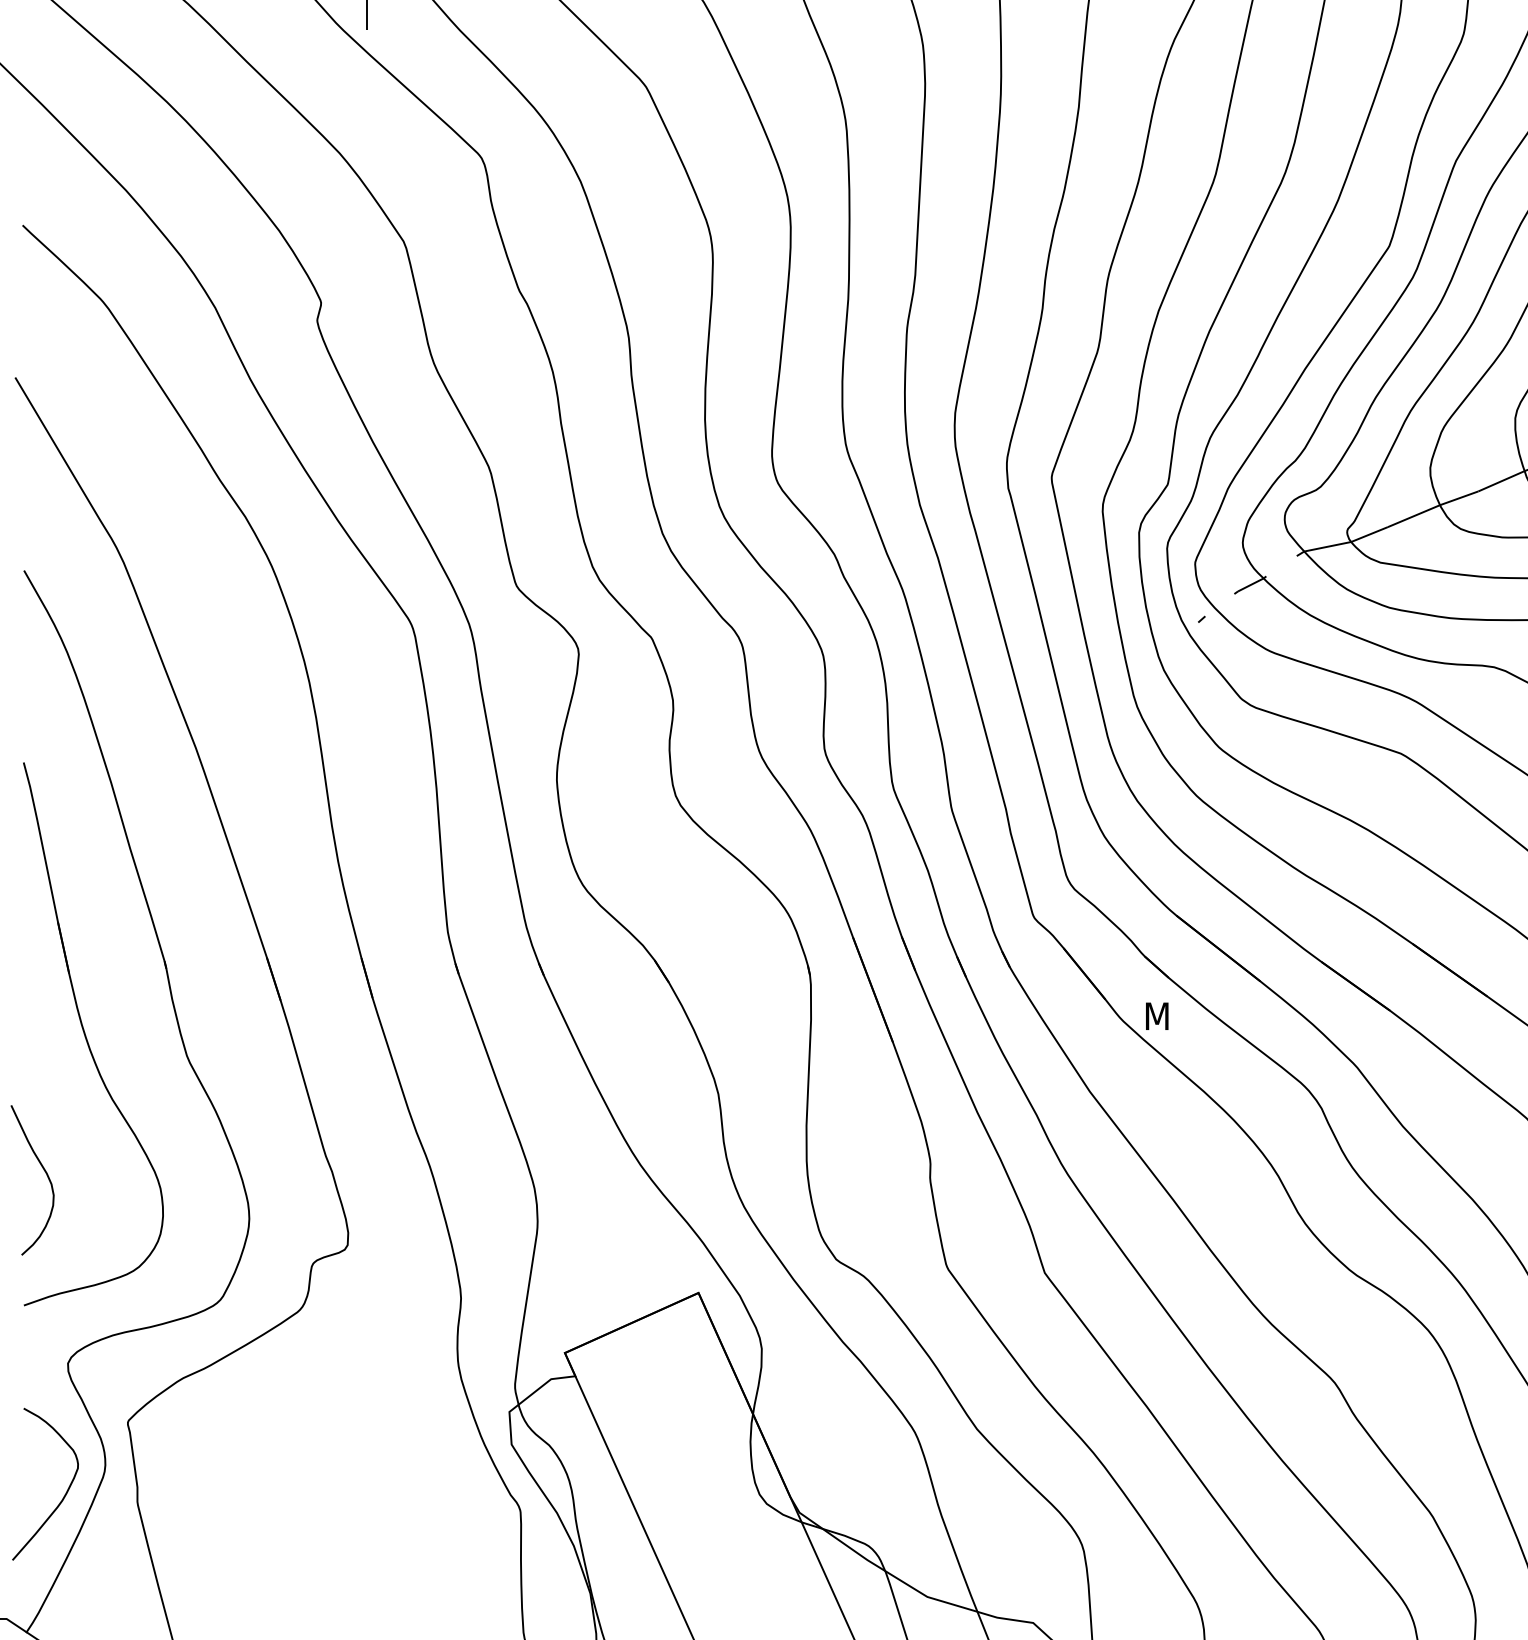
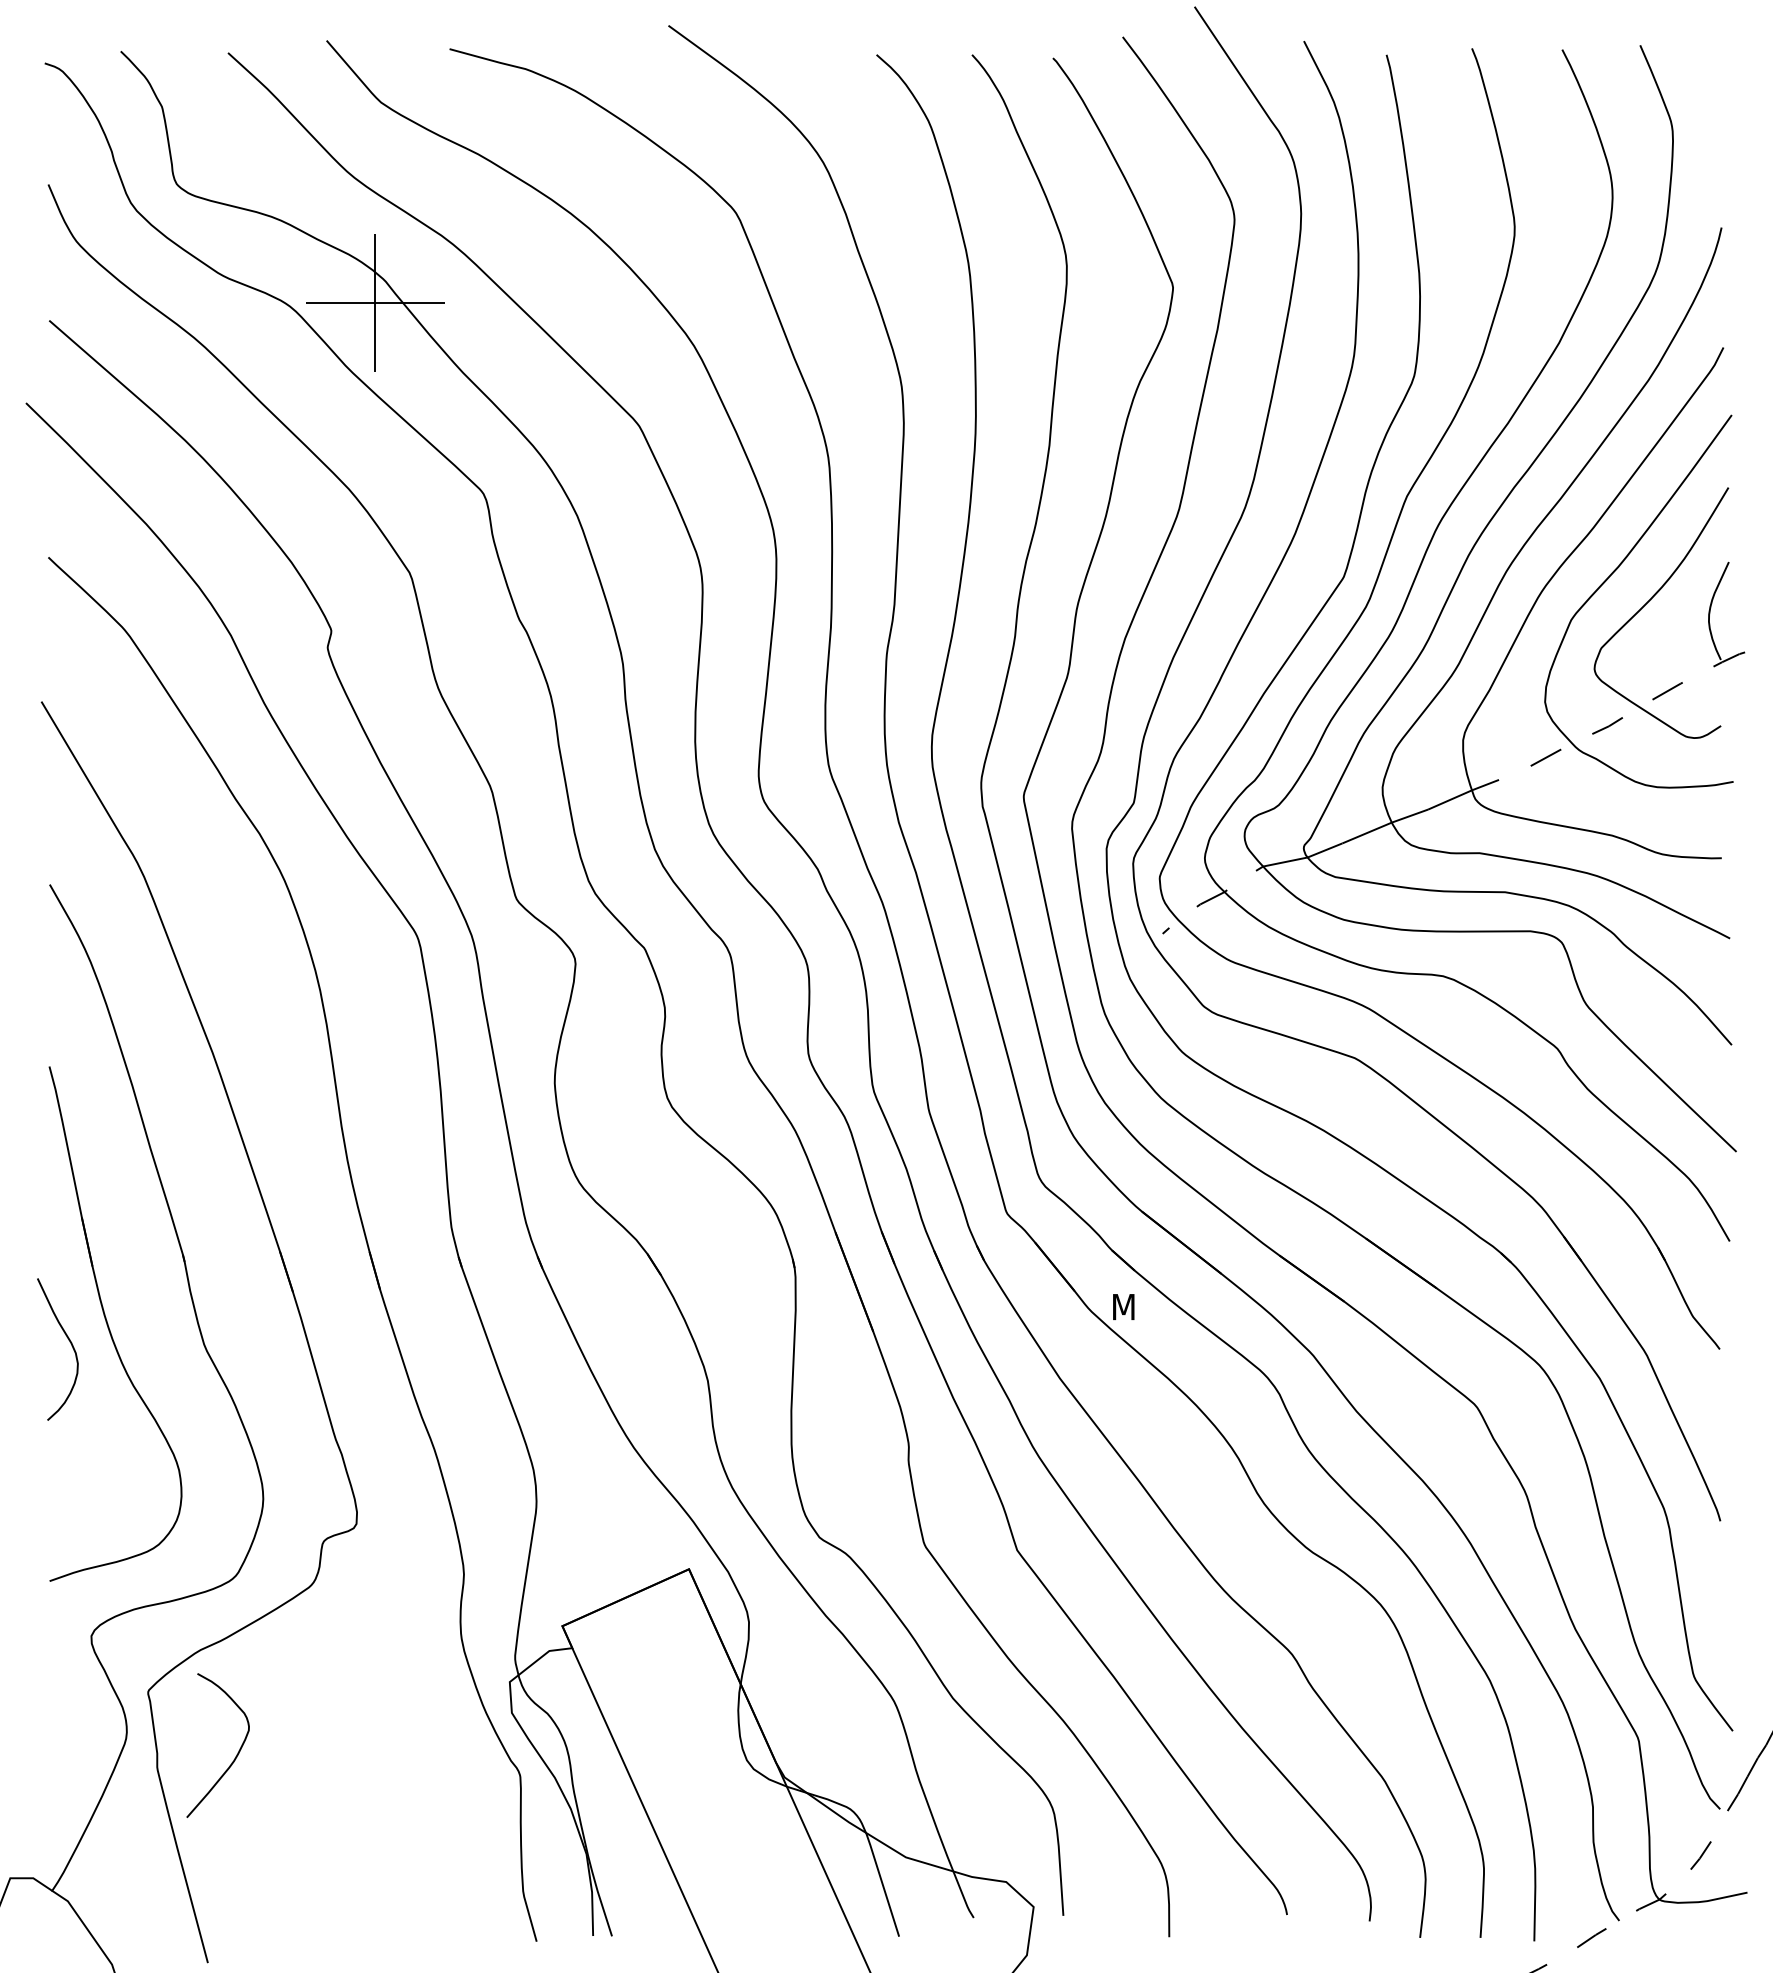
curve: (44, 1172) -> (69, 1342), moved
curve: (64, 1493) -> (236, 1754), moved

